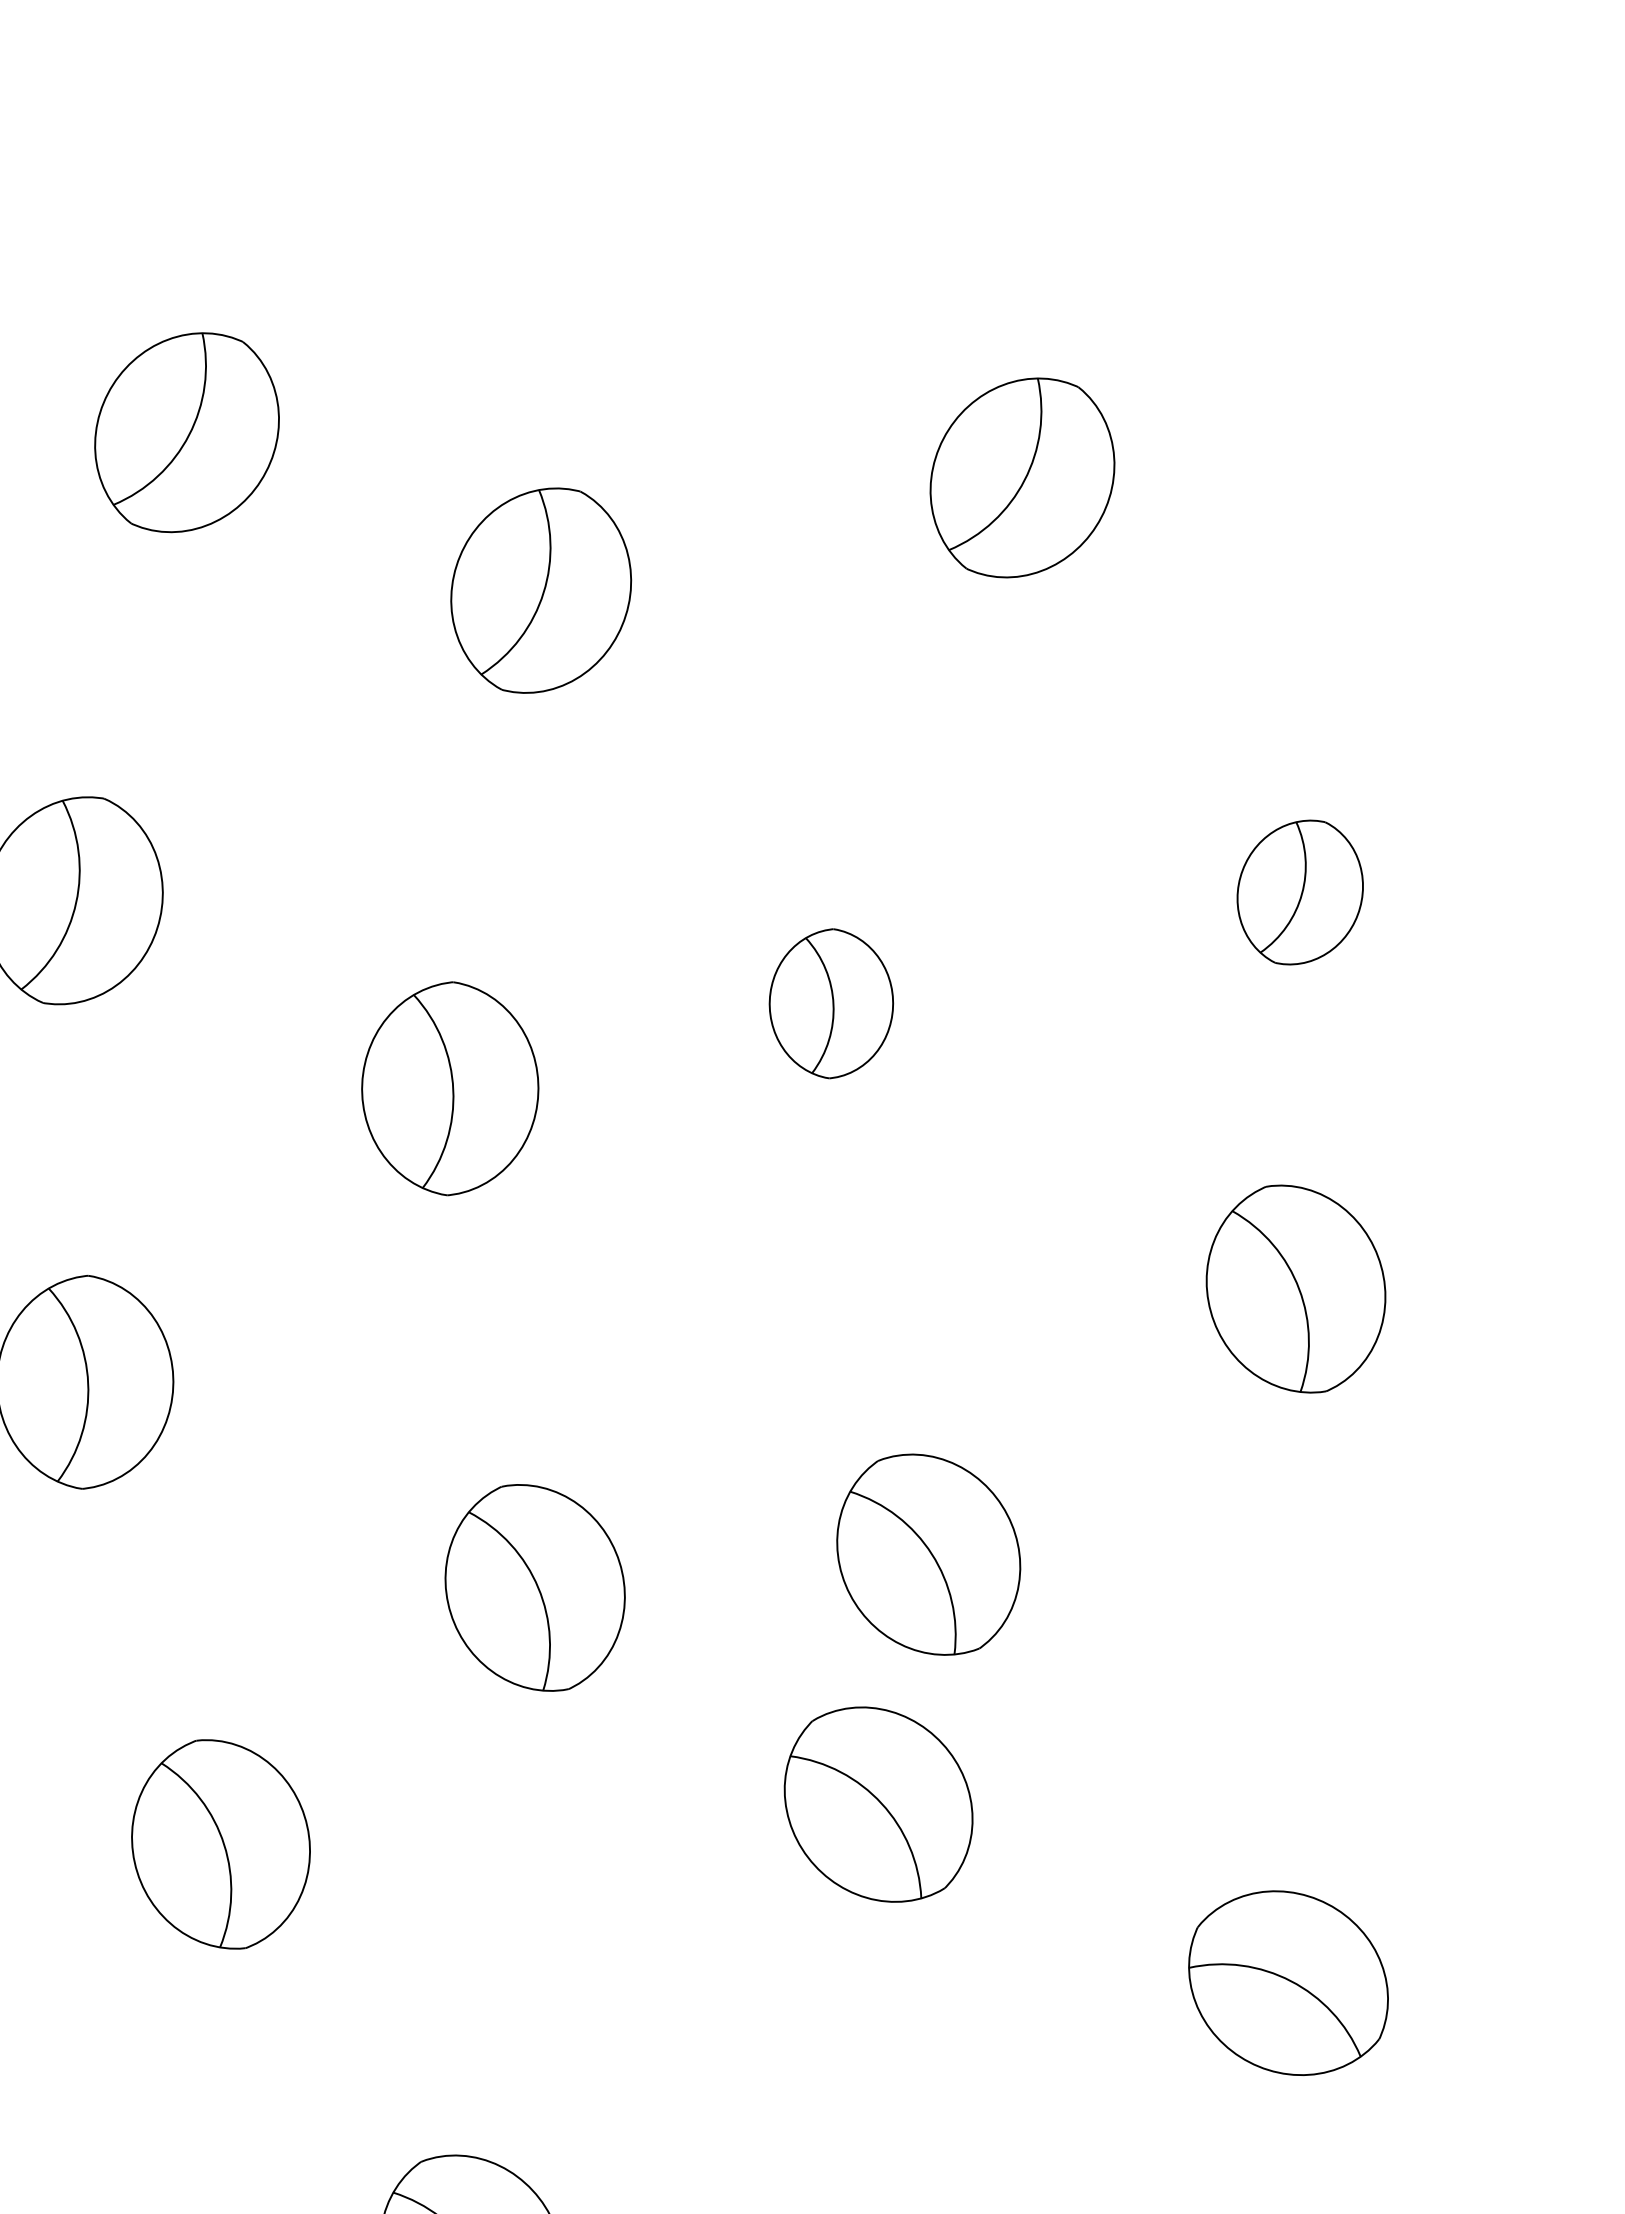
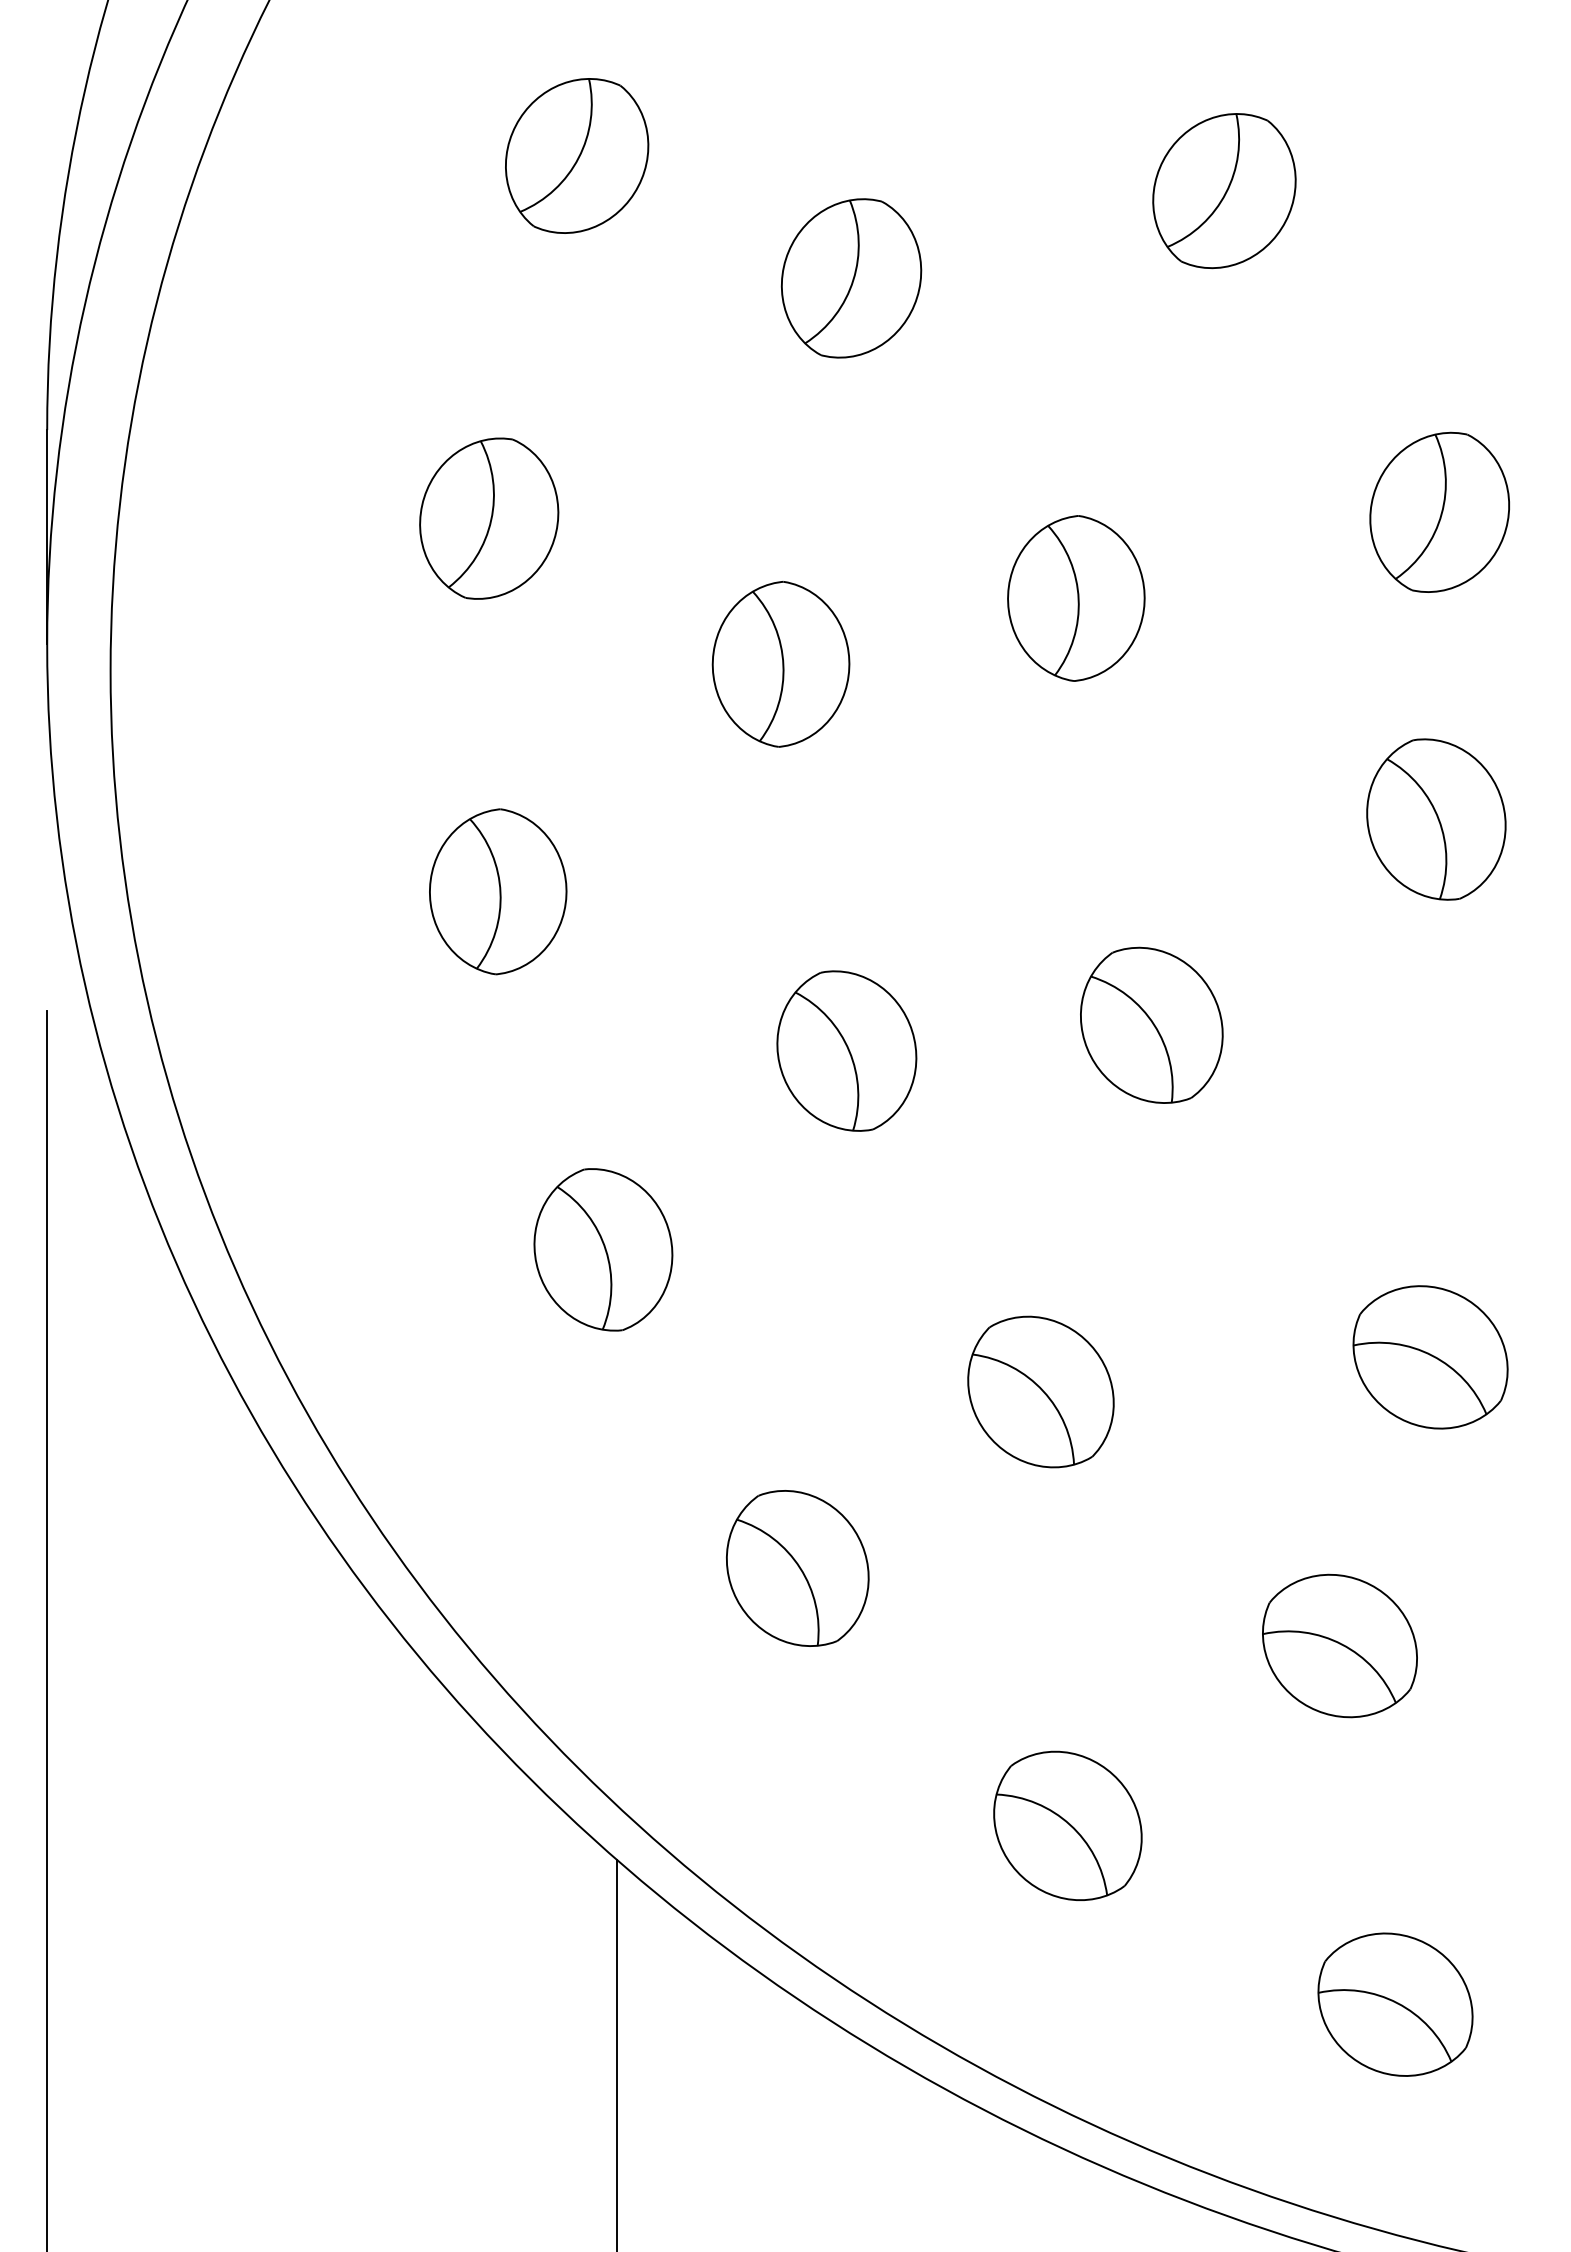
part: (1300, 891) -> (1439, 511), size x1.43
part: (831, 1003) -> (1076, 598), size x1.43
part: (878, 1803) -> (1040, 1391), moved

